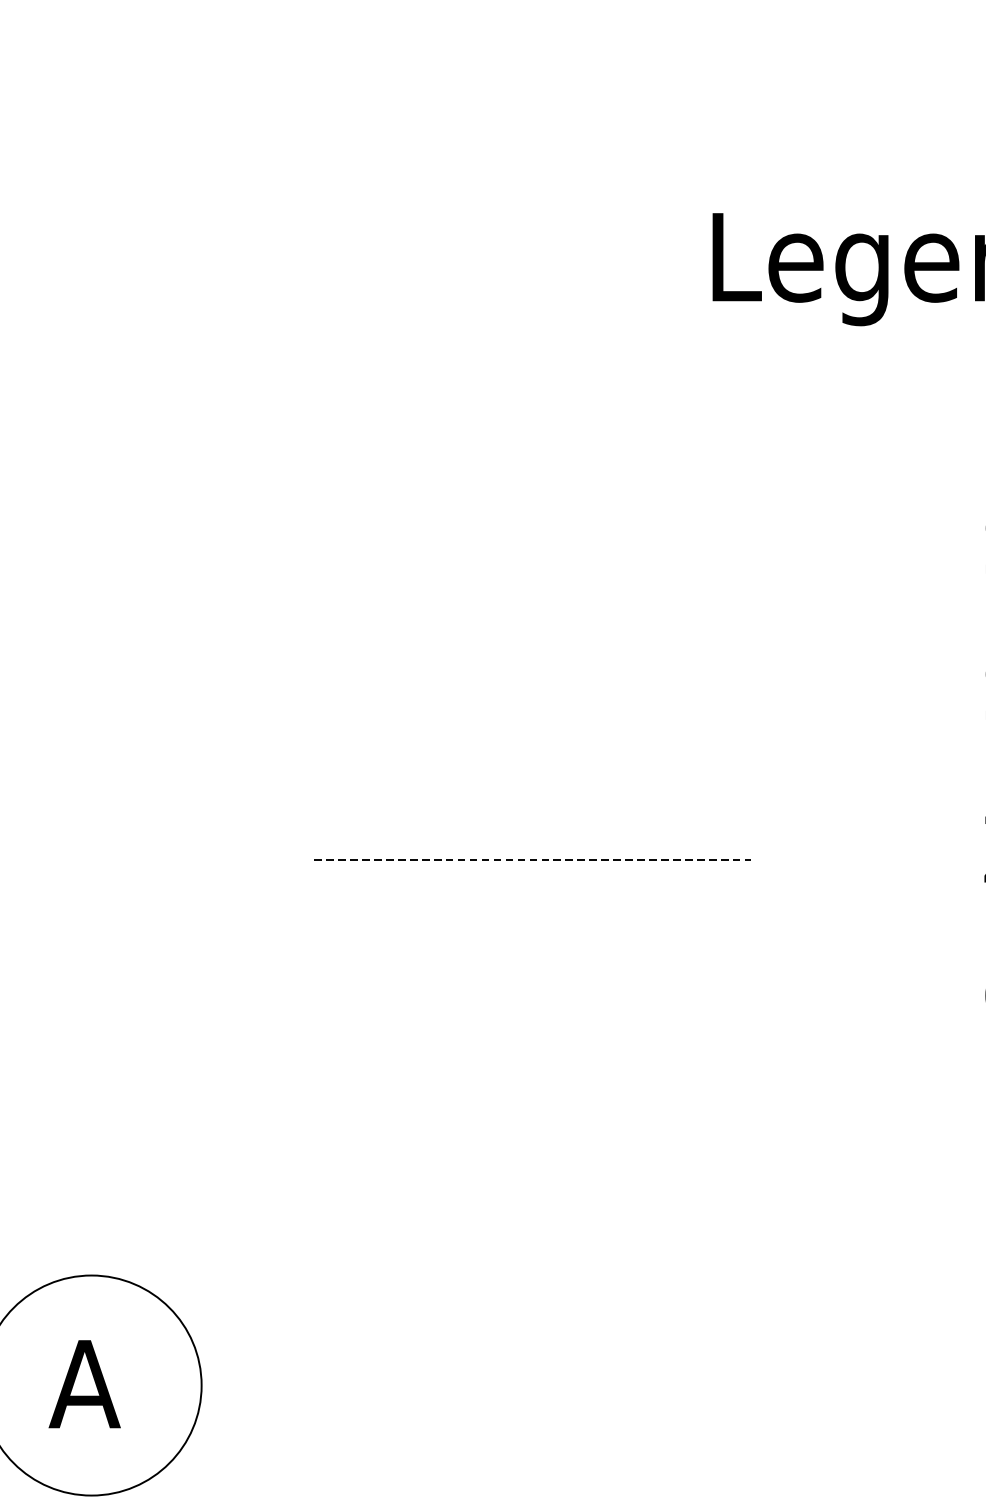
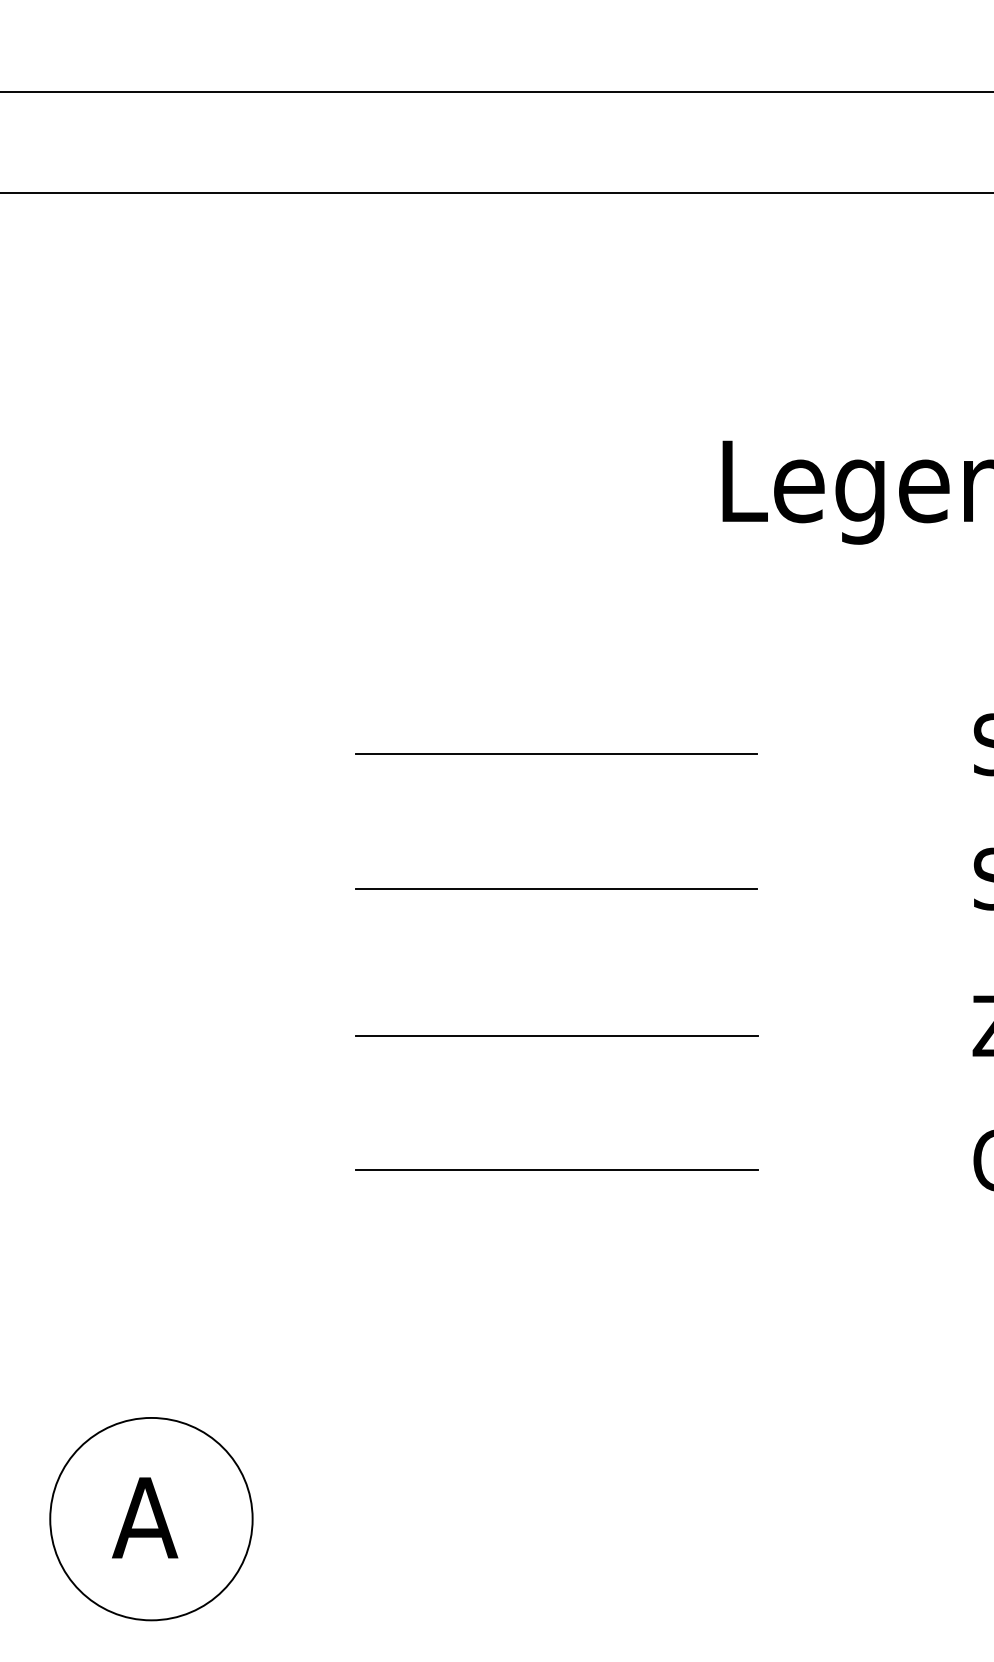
line: (531, 554) -> (556, 754), added
line: (531, 699) -> (556, 888), added
line: (531, 859) -> (556, 1035), dashed -> solid
line: (531, 1006) -> (556, 1170), added

